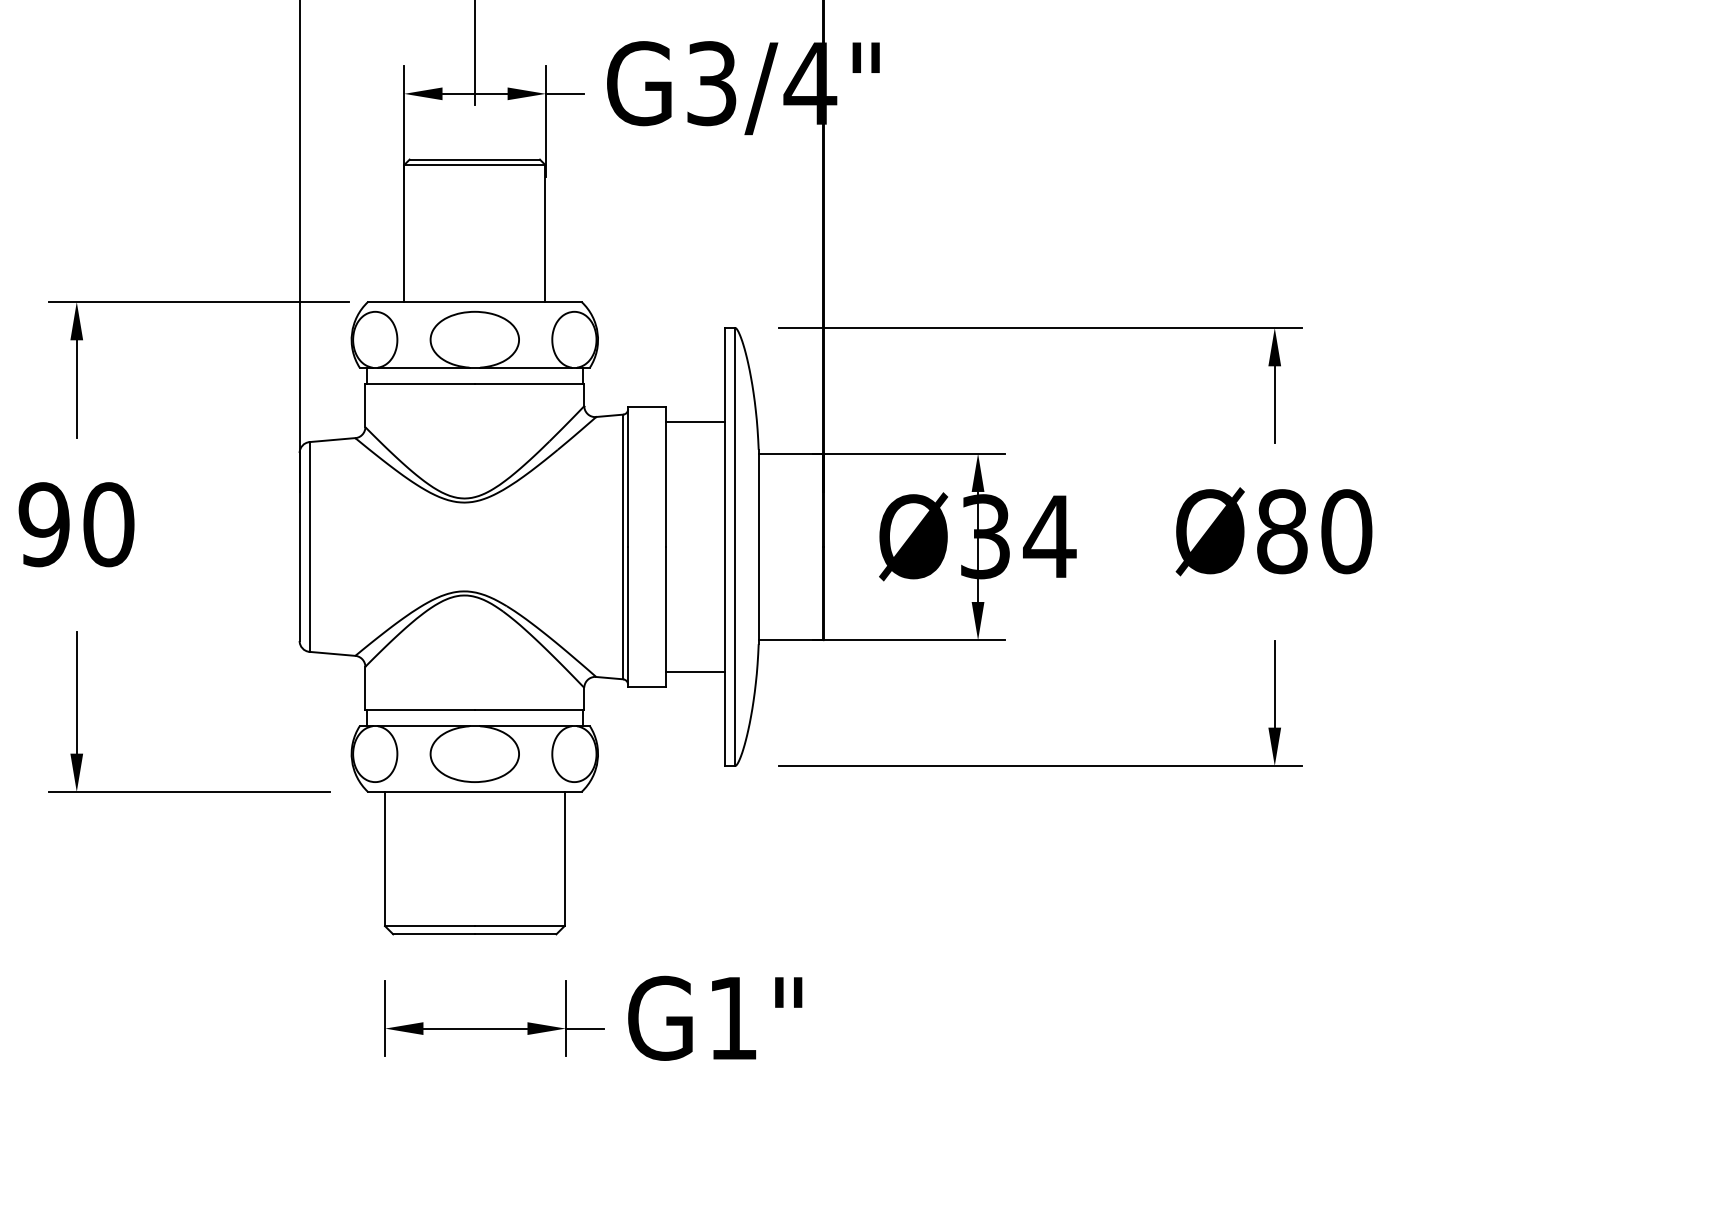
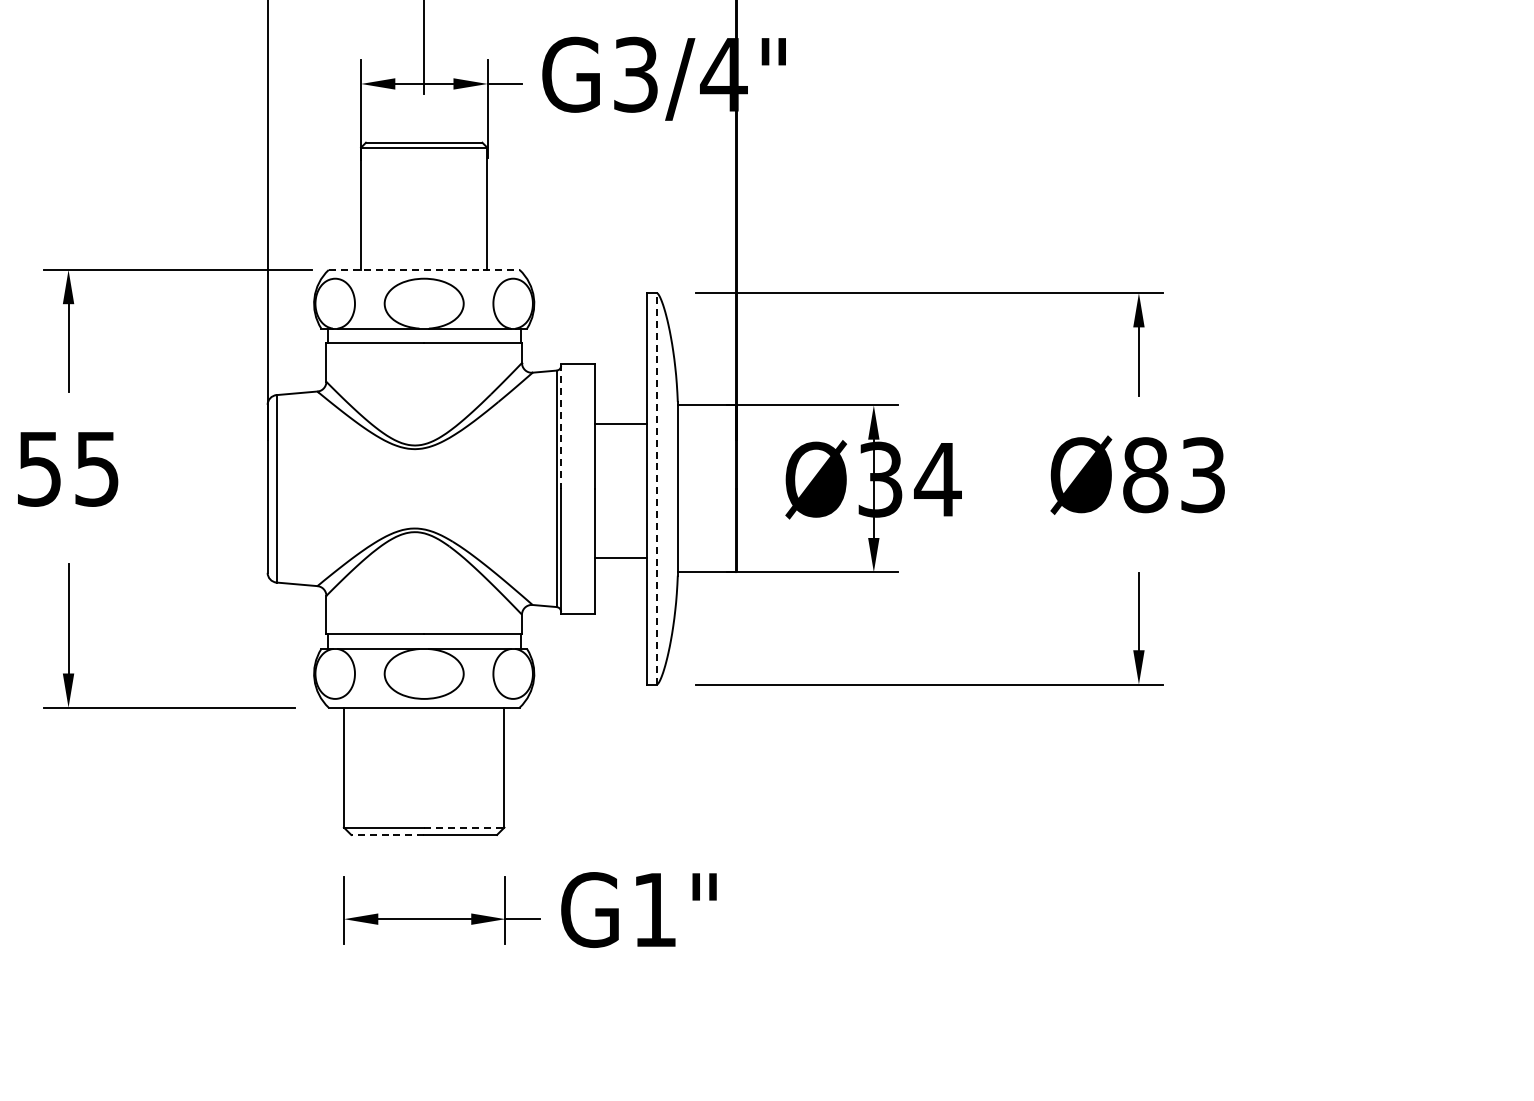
line: (475, 301) -> (424, 269), solid -> dashed
line: (695, 422) -> (621, 423), moved
line: (628, 477) -> (561, 426), solid -> dashed
text: (76, 524) -> (68, 468), 90 -> 55
text: (1347, 532) -> (1203, 475), Ø80 -> Ø83
line: (735, 546) -> (657, 488), solid -> dashed
line: (695, 671) -> (621, 558), moved
line: (519, 926) -> (464, 827), solid -> dashed
line: (433, 933) -> (387, 834), solid -> dashed

